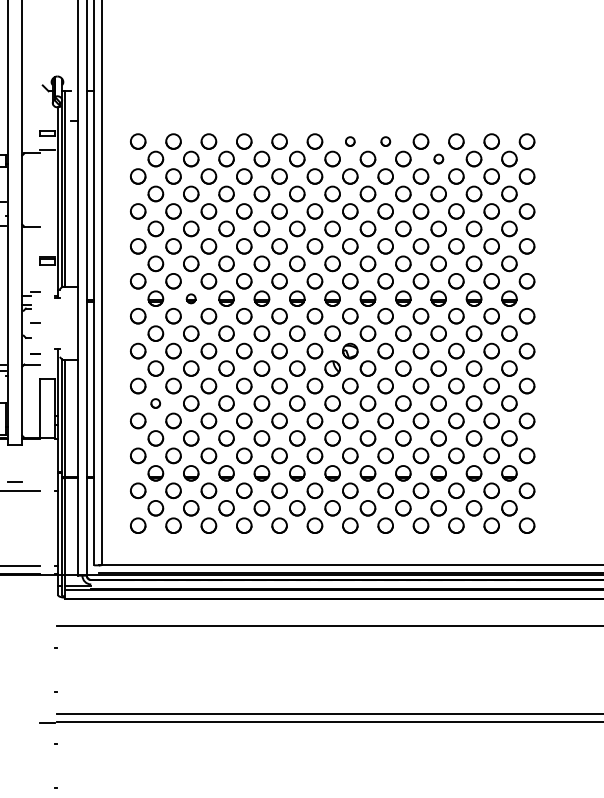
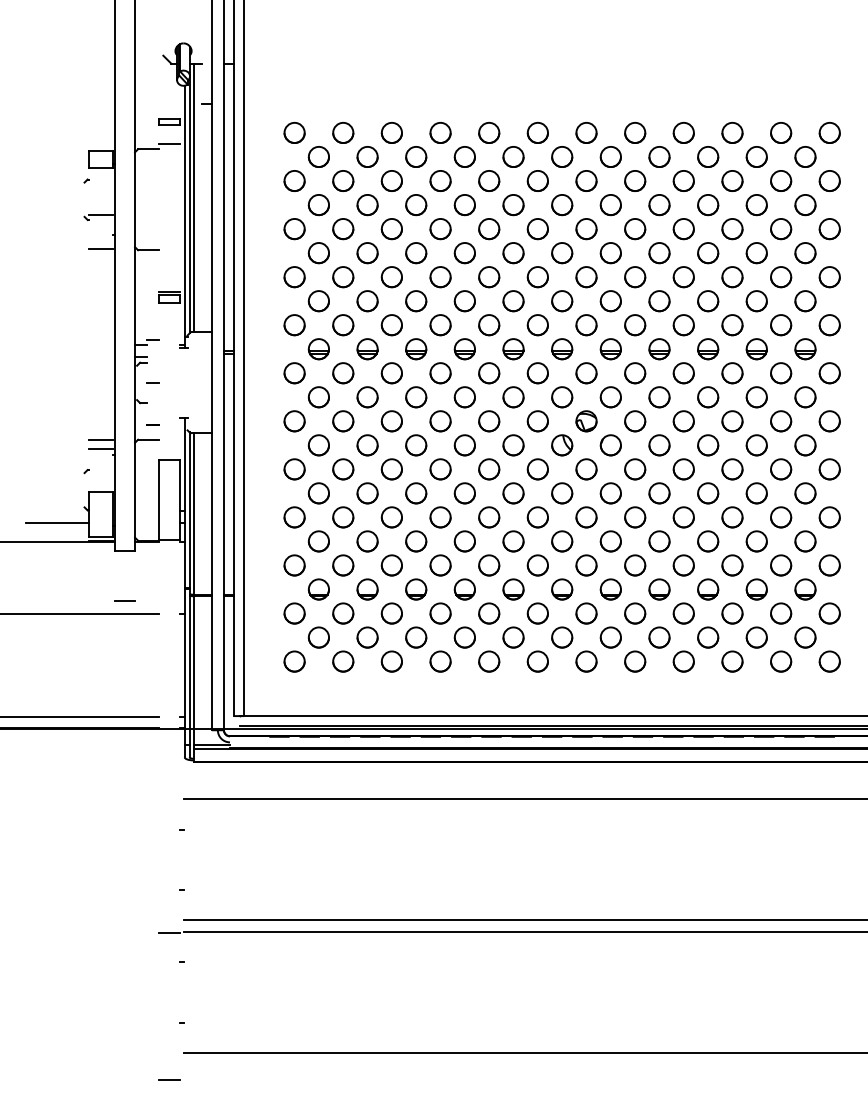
part: (350, 141) -> (586, 132), size x1.67
part: (385, 141) -> (635, 132), size x1.67
part: (438, 158) -> (708, 156), size x1.67
part: (191, 298) -> (367, 349), size x1.67
part: (155, 403) -> (318, 493), size x1.67

